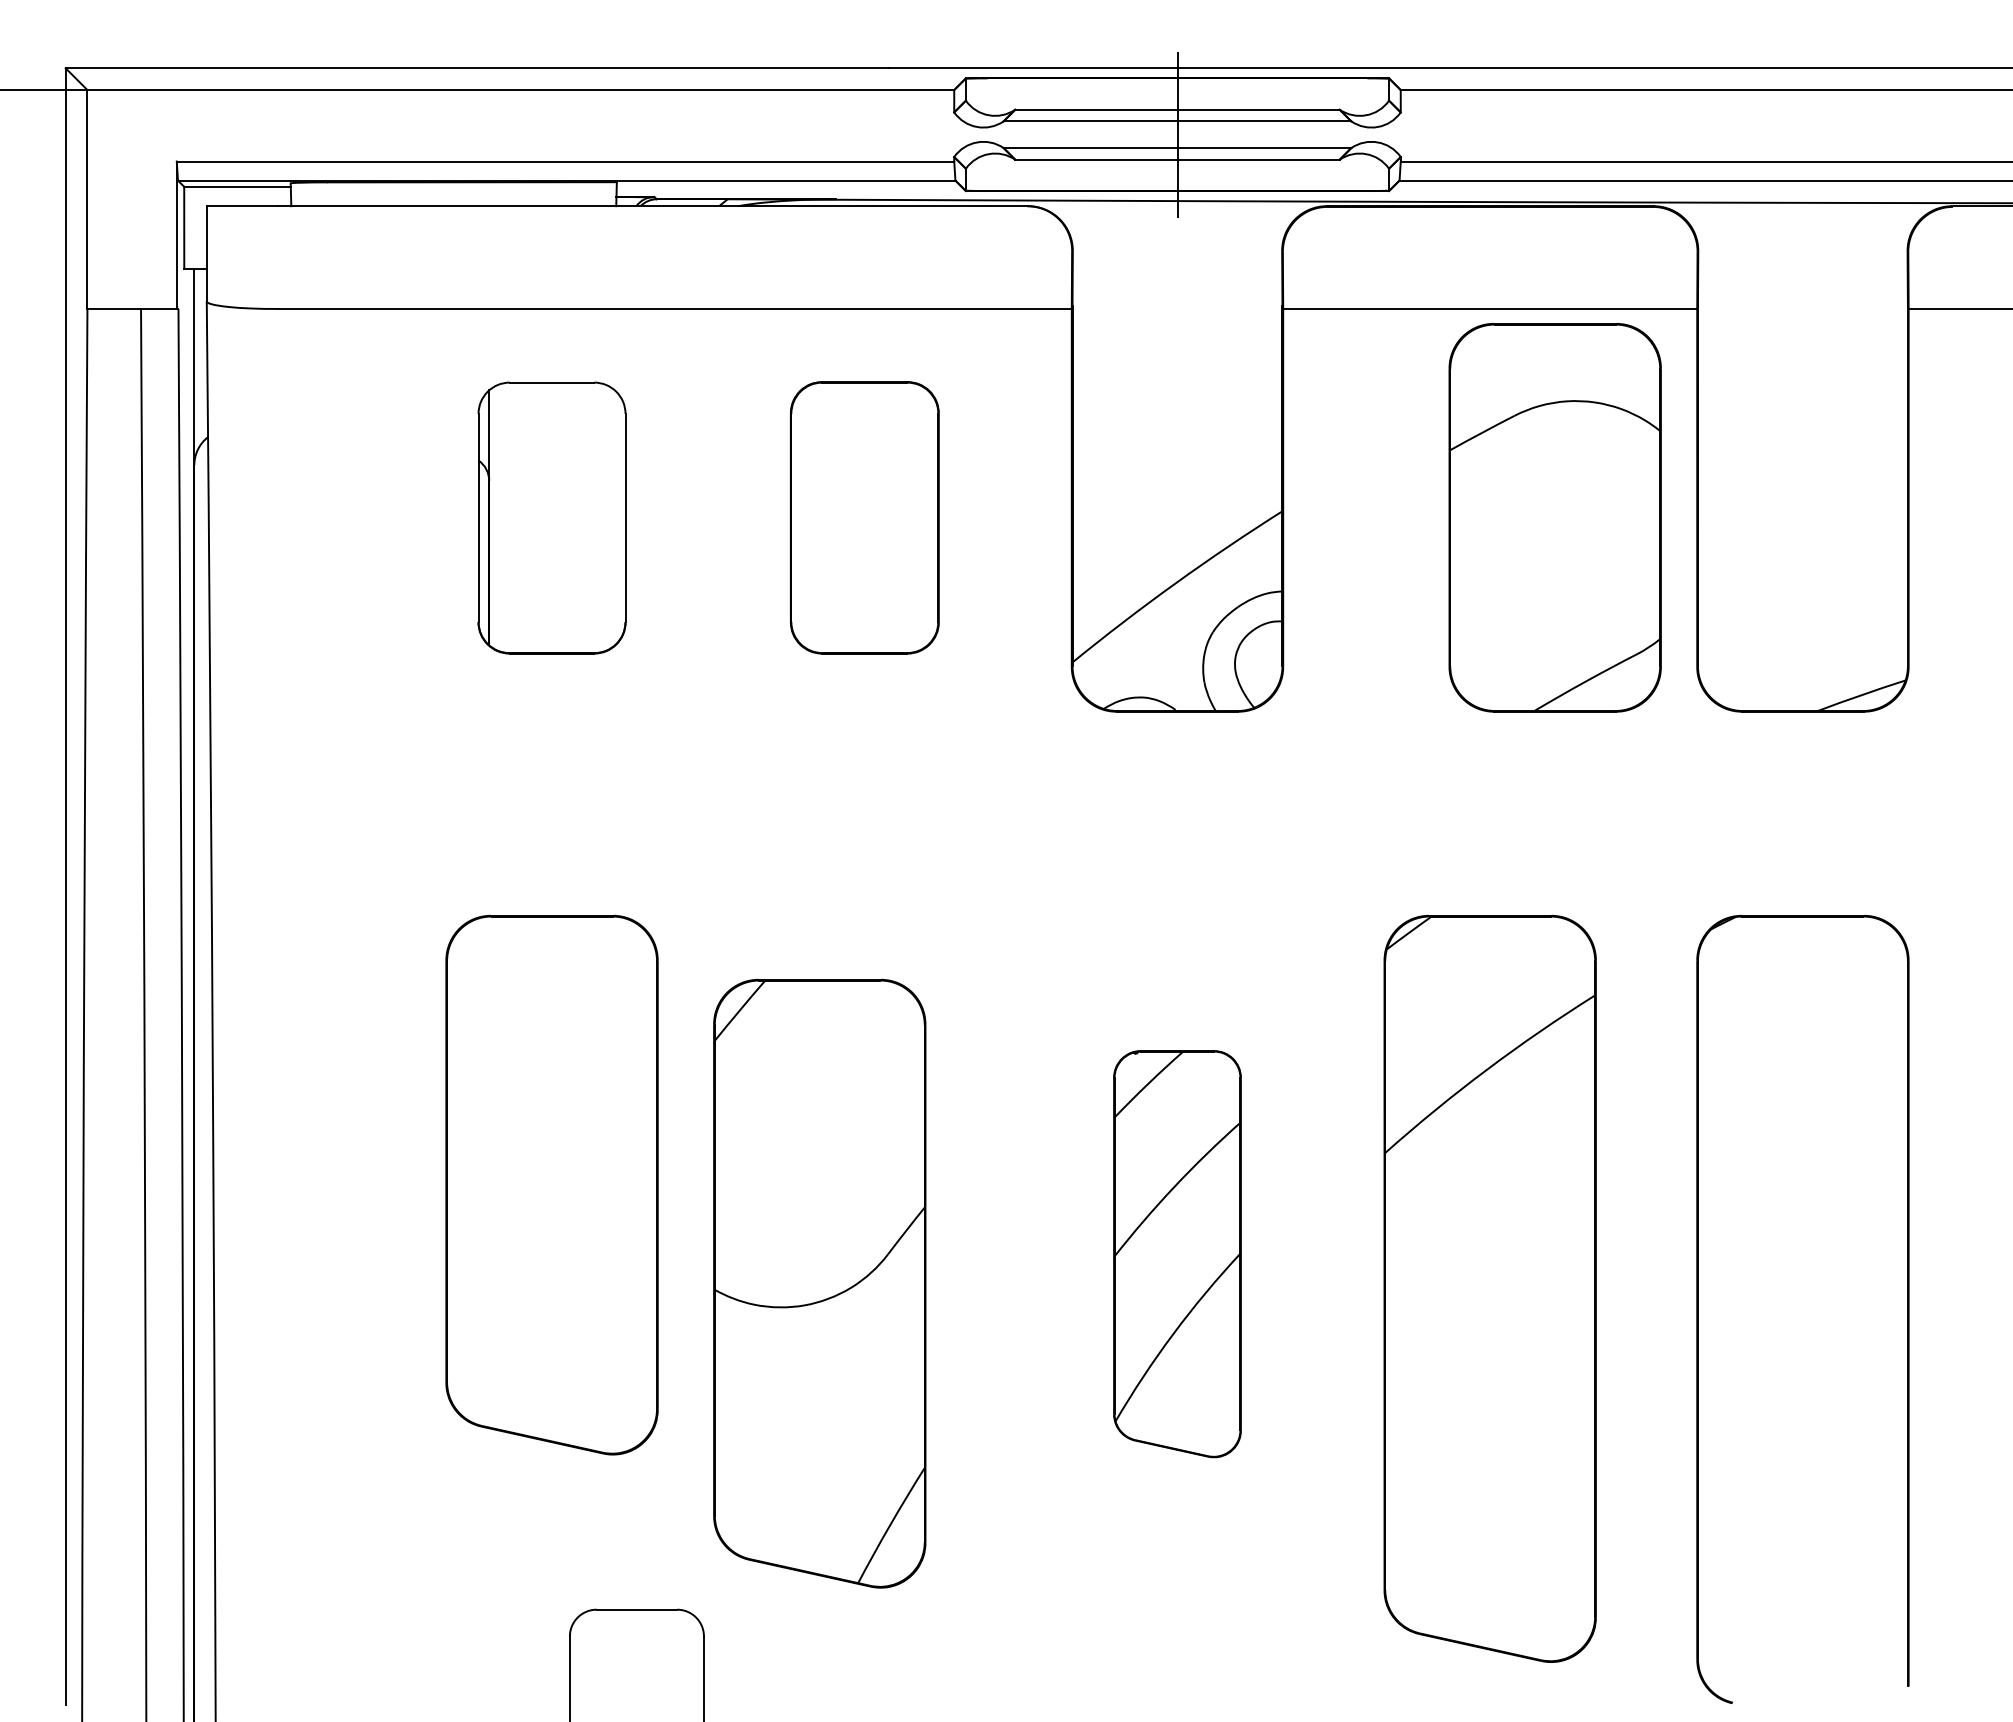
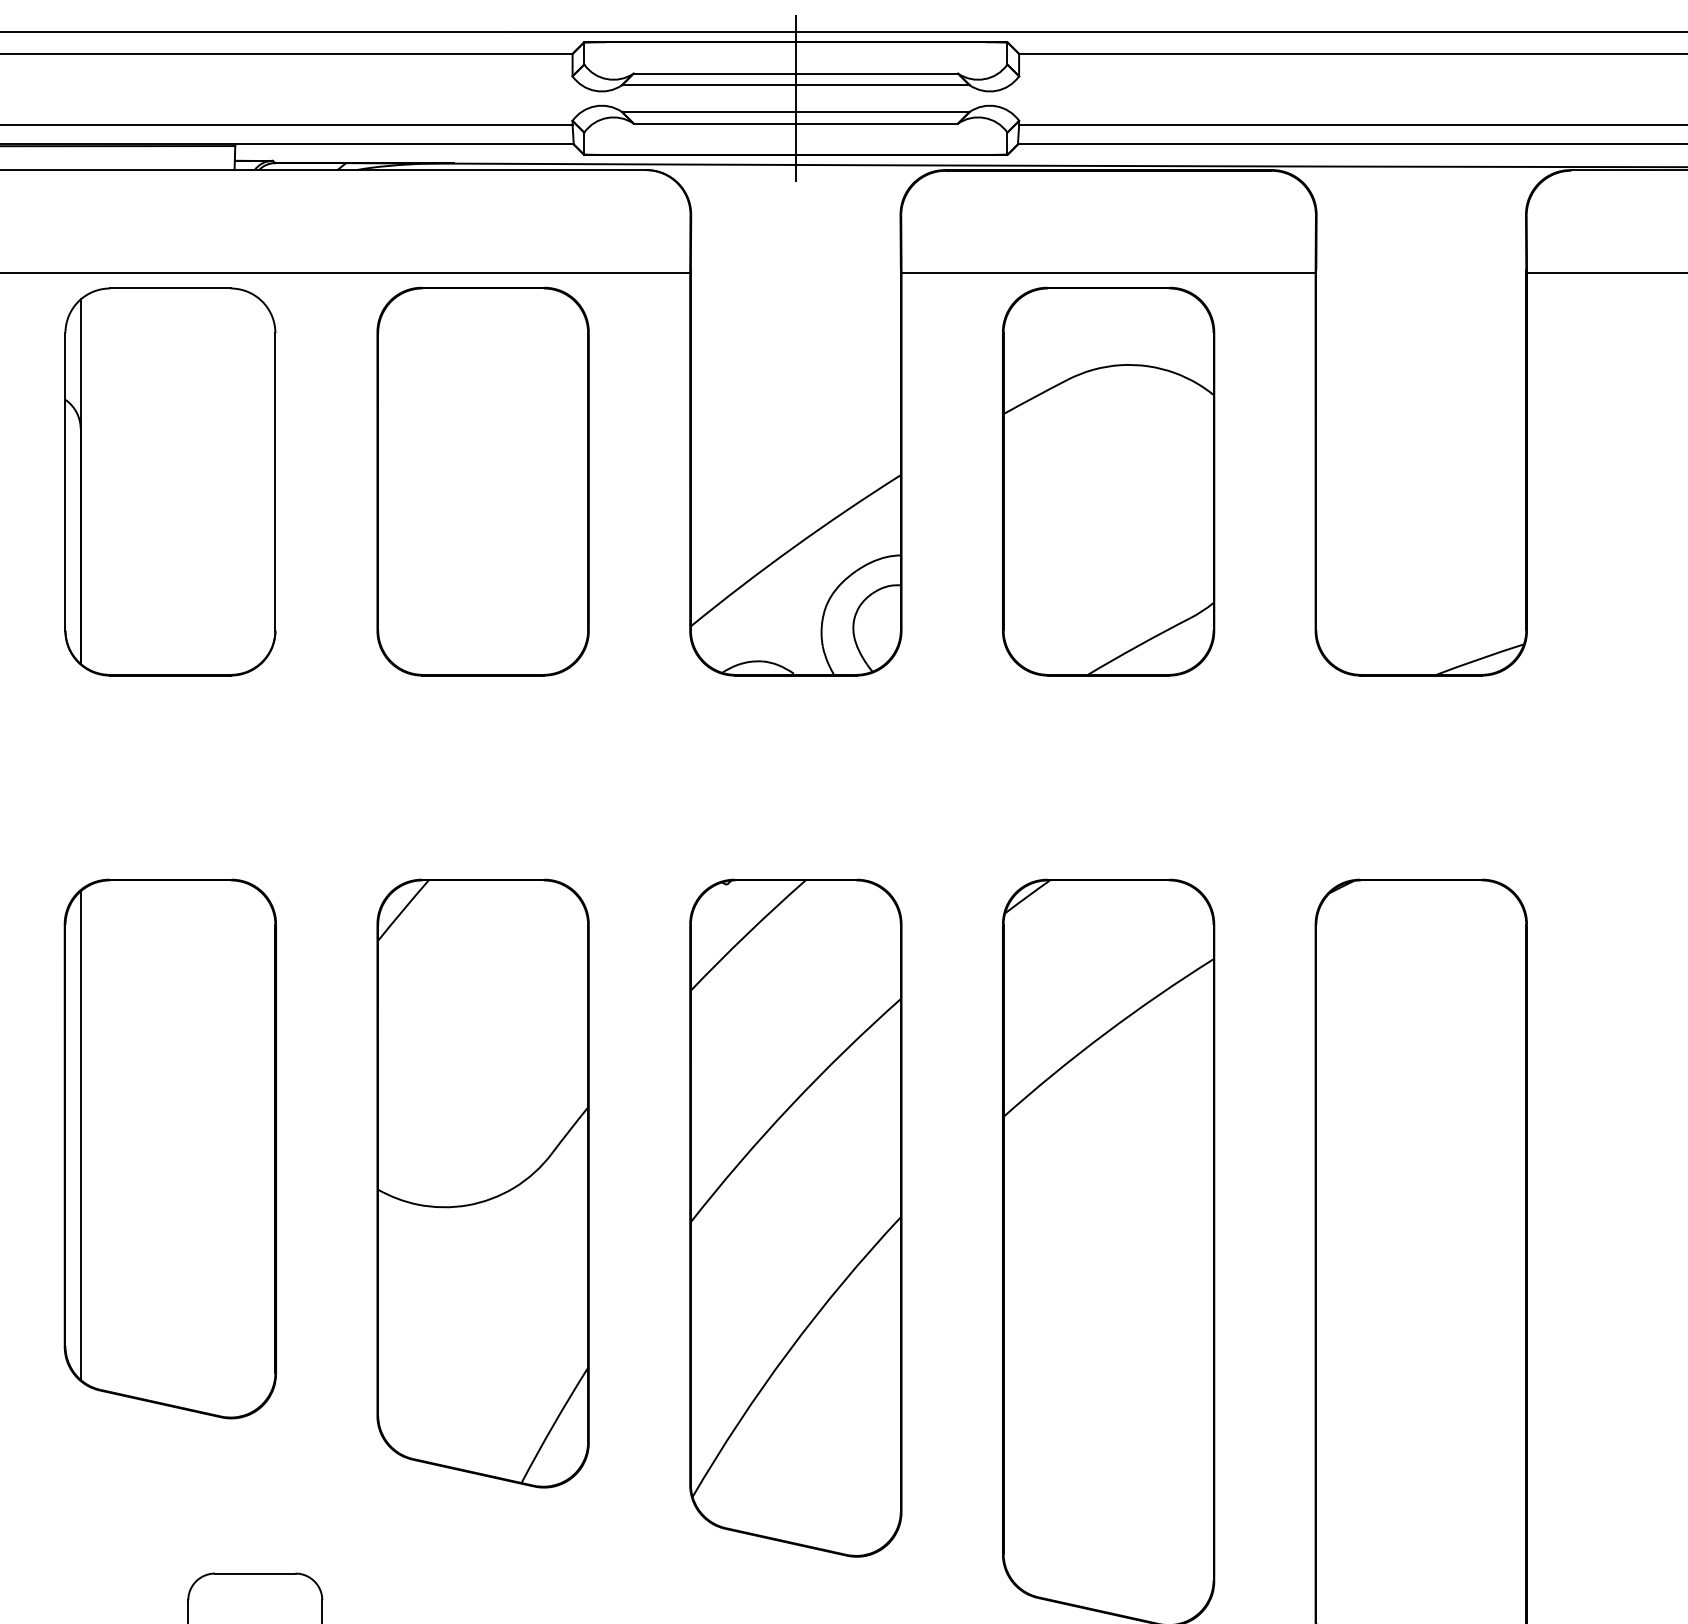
part: (551, 517) -> (169, 481), size x1.43
part: (864, 517) -> (482, 481), size x1.43
part: (1554, 517) -> (1107, 481), moved
line: (462, 1171) -> (80, 1135), added
part: (1177, 1253) -> (795, 1217), size x1.67
part: (819, 1283) -> (482, 1183), moved

